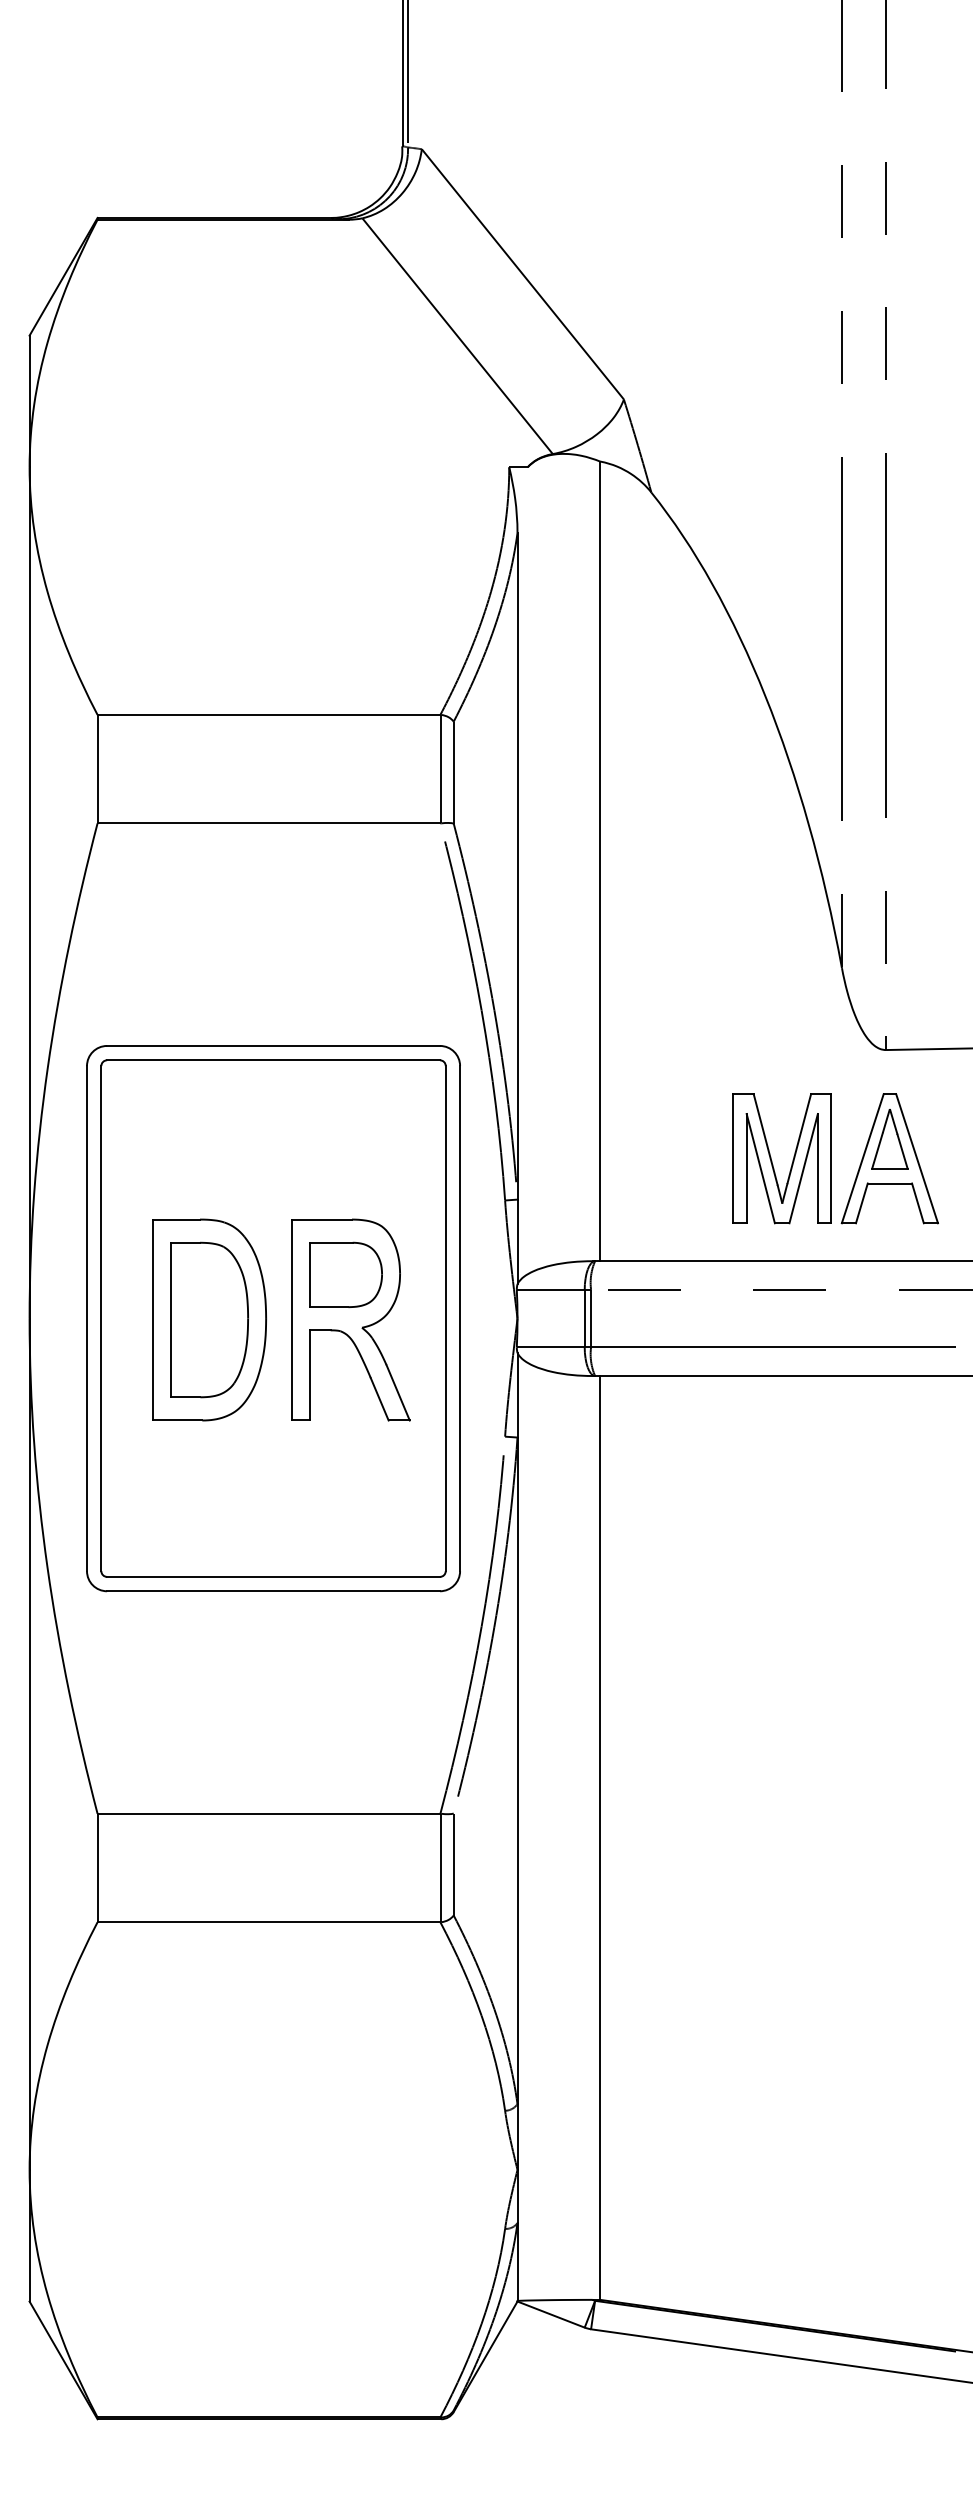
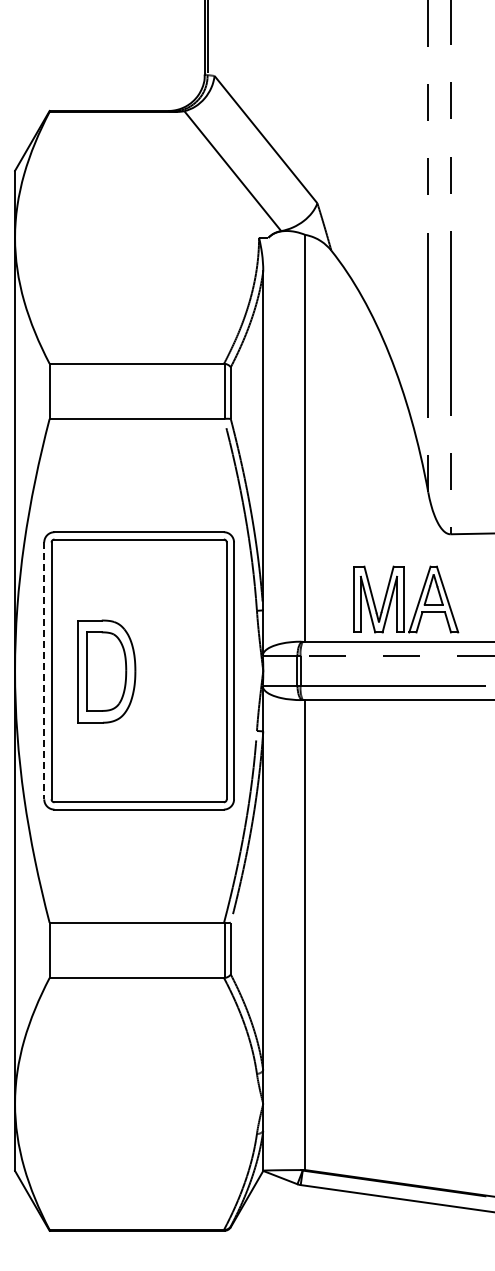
part: (836, 1158) -> (406, 599), moved
line: (87, 1319) -> (44, 671), solid -> dashed
part: (350, 1319) -> (178, 671), removed

